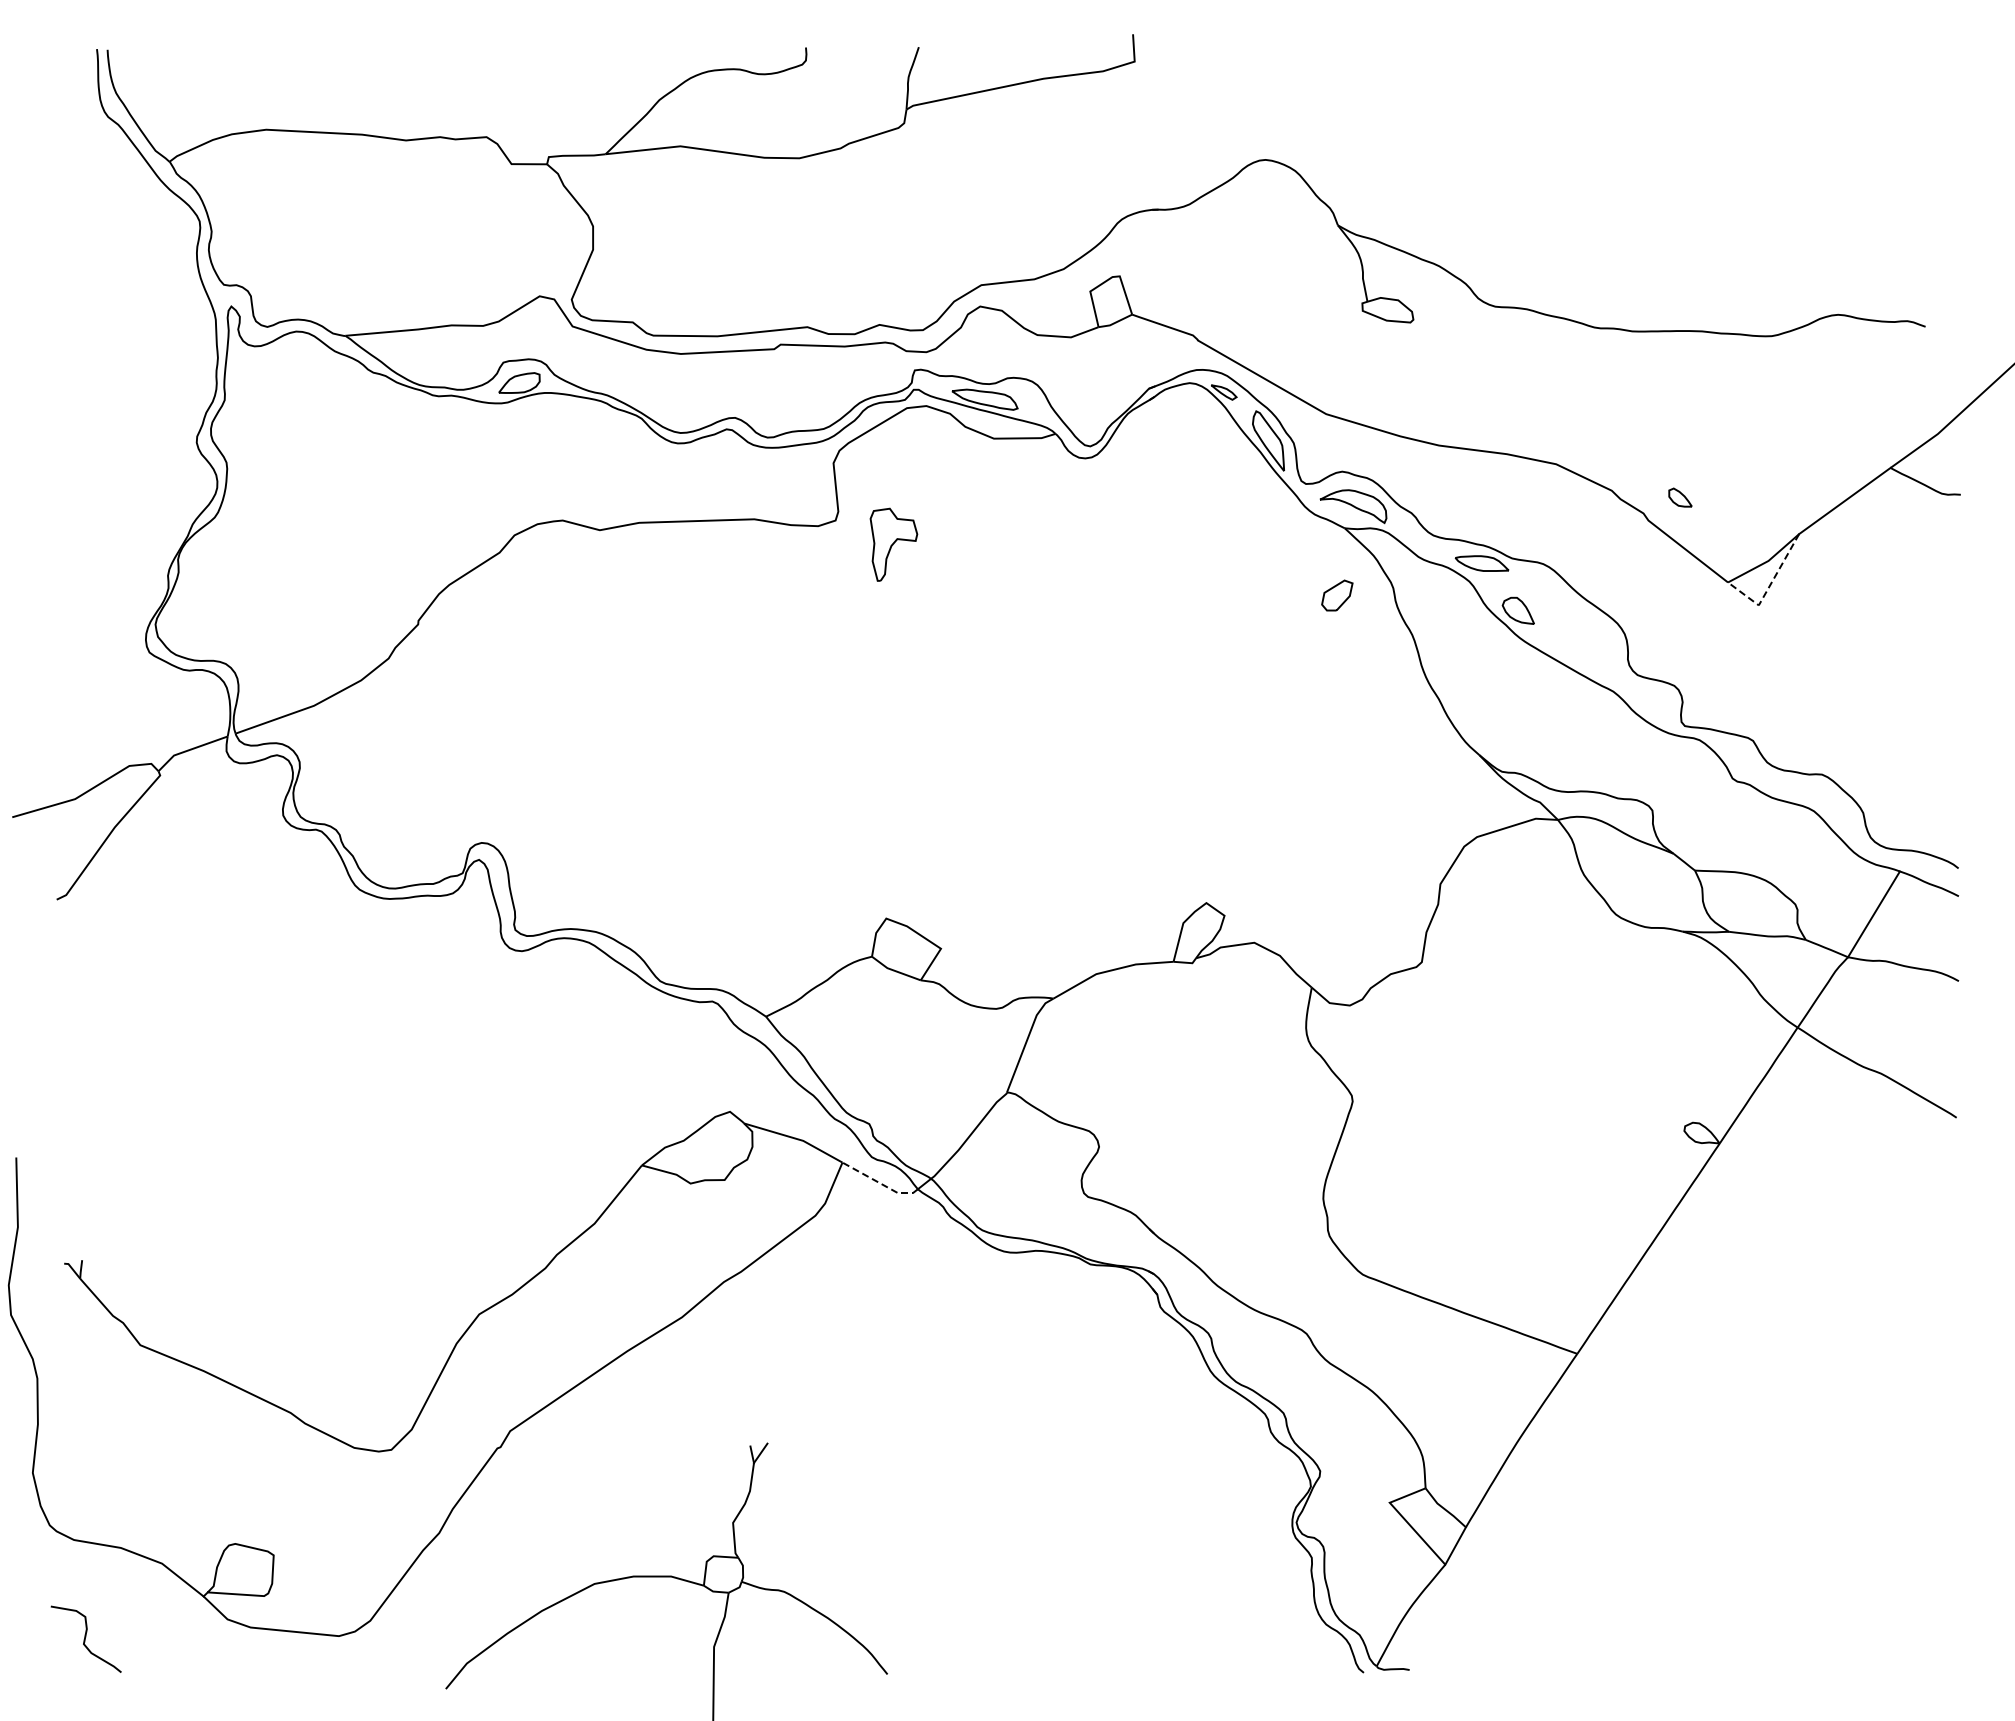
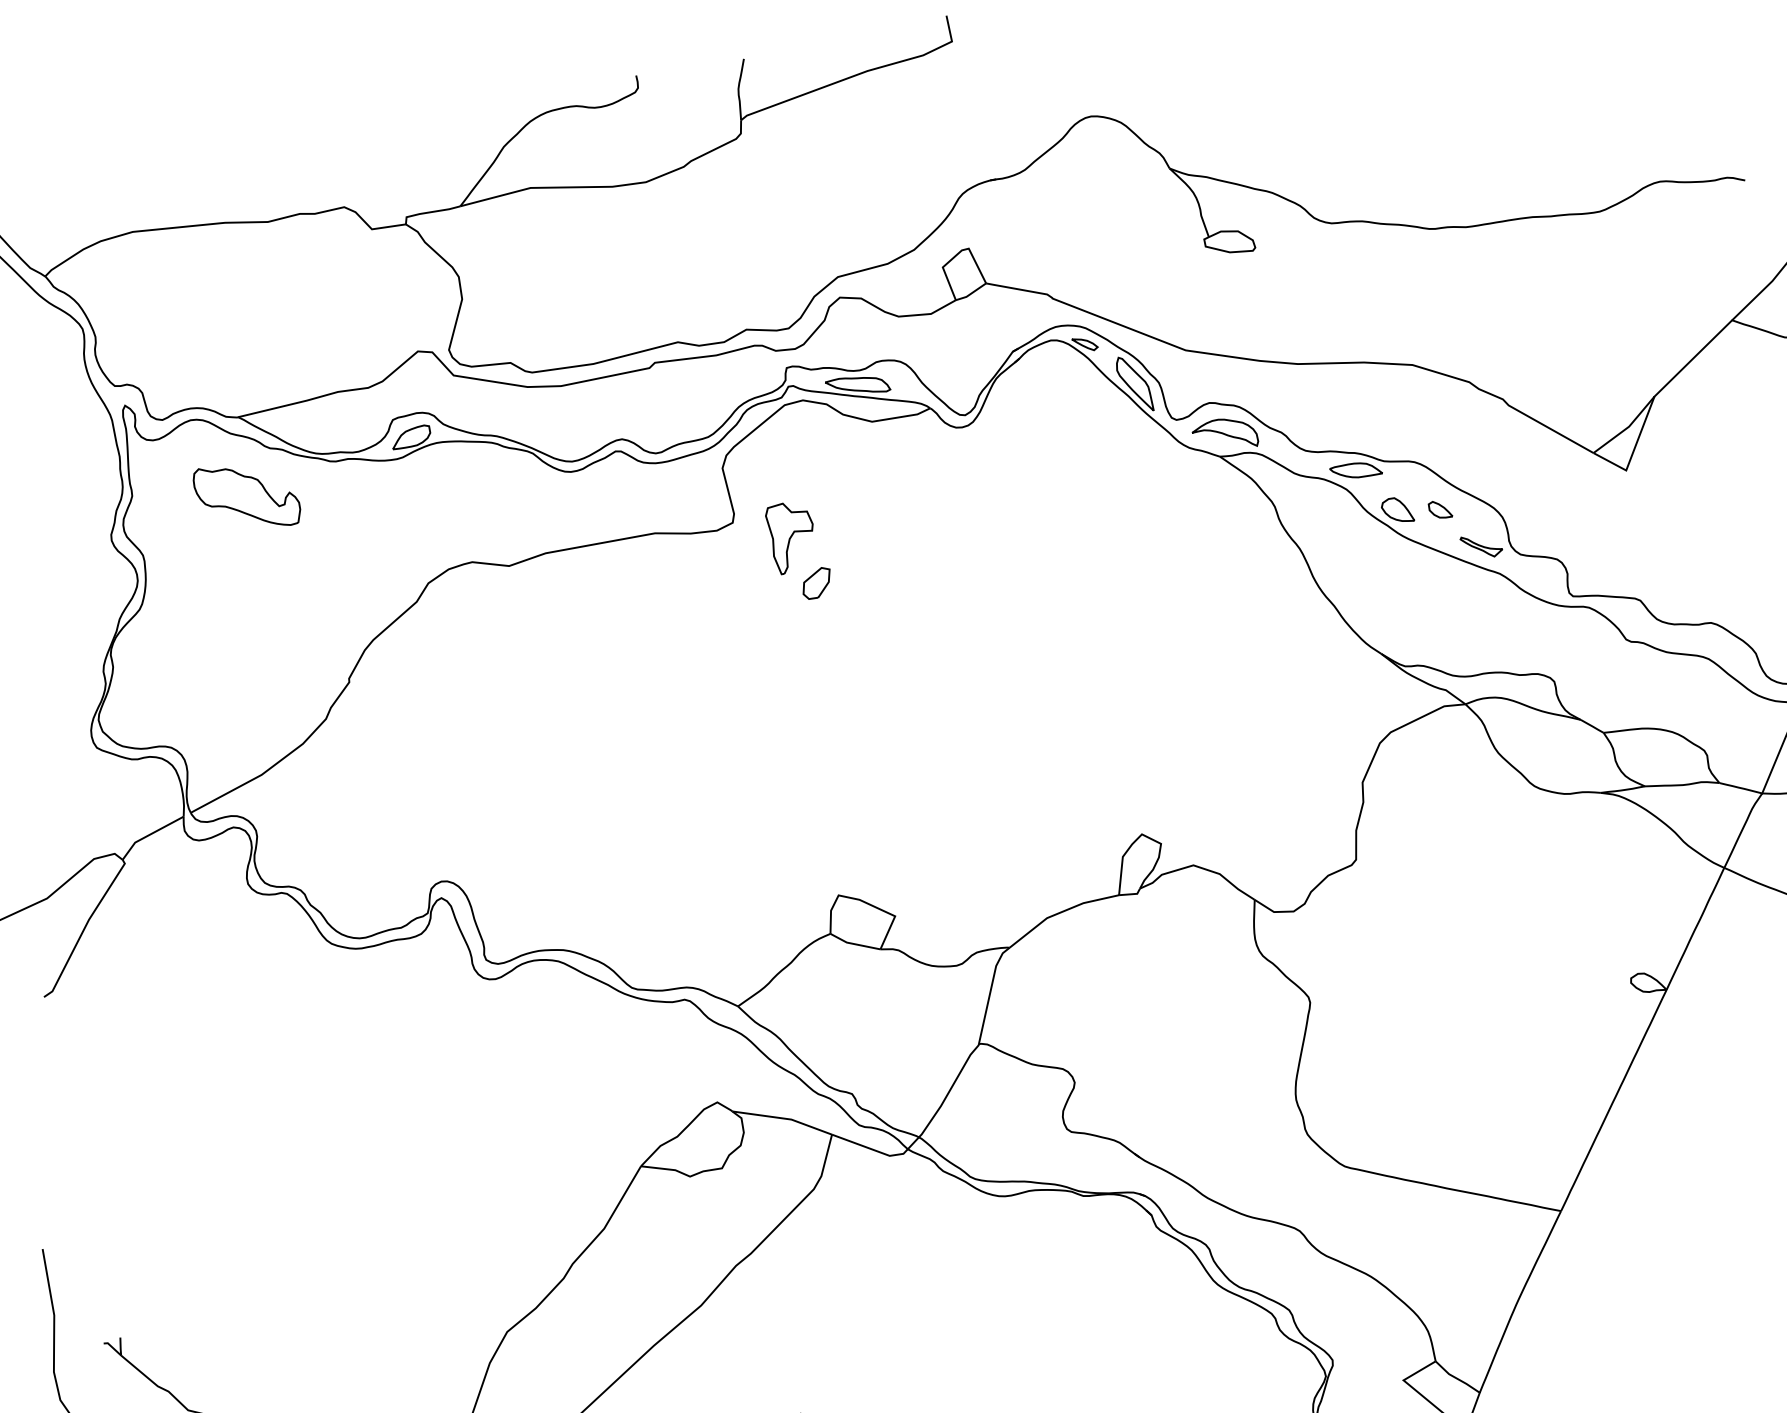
part: (342, 418) -> (247, 496), added
part: (1680, 497) -> (1440, 509), moved
line: (1769, 587) -> (1633, 451), dashed -> solid
part: (1337, 595) -> (816, 583), moved
part: (1598, 660) -> (1481, 546), added
line: (880, 1183) -> (871, 1149), dashed -> solid

